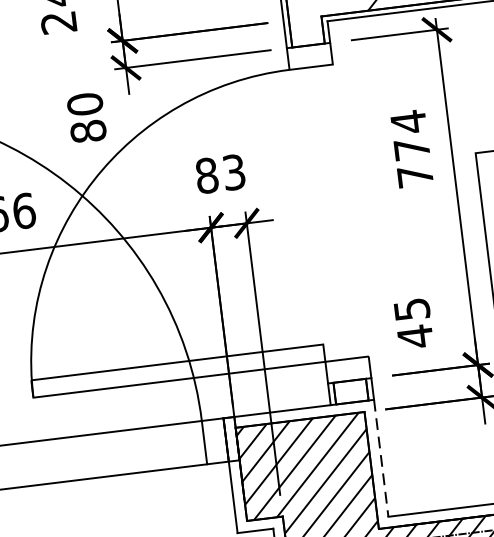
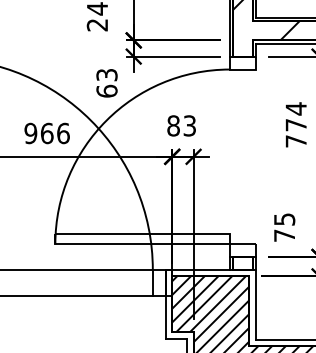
text: (85, 116) -> (106, 82), 80 -> 63
text: (415, 336) -> (284, 235), 45 -> 75
line: (380, 457) -> (255, 304), dashed -> solid

